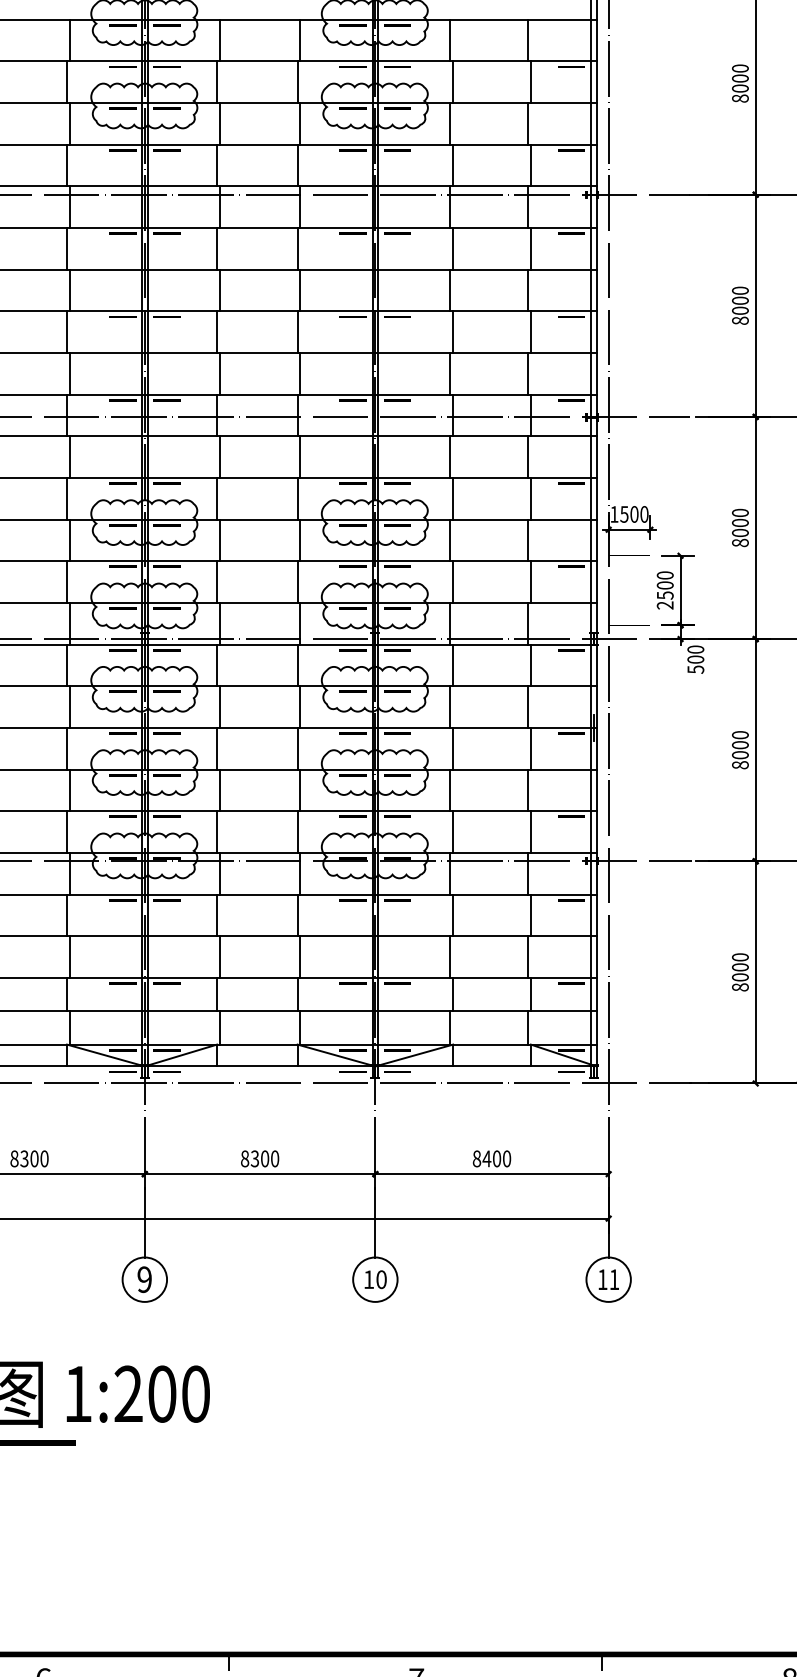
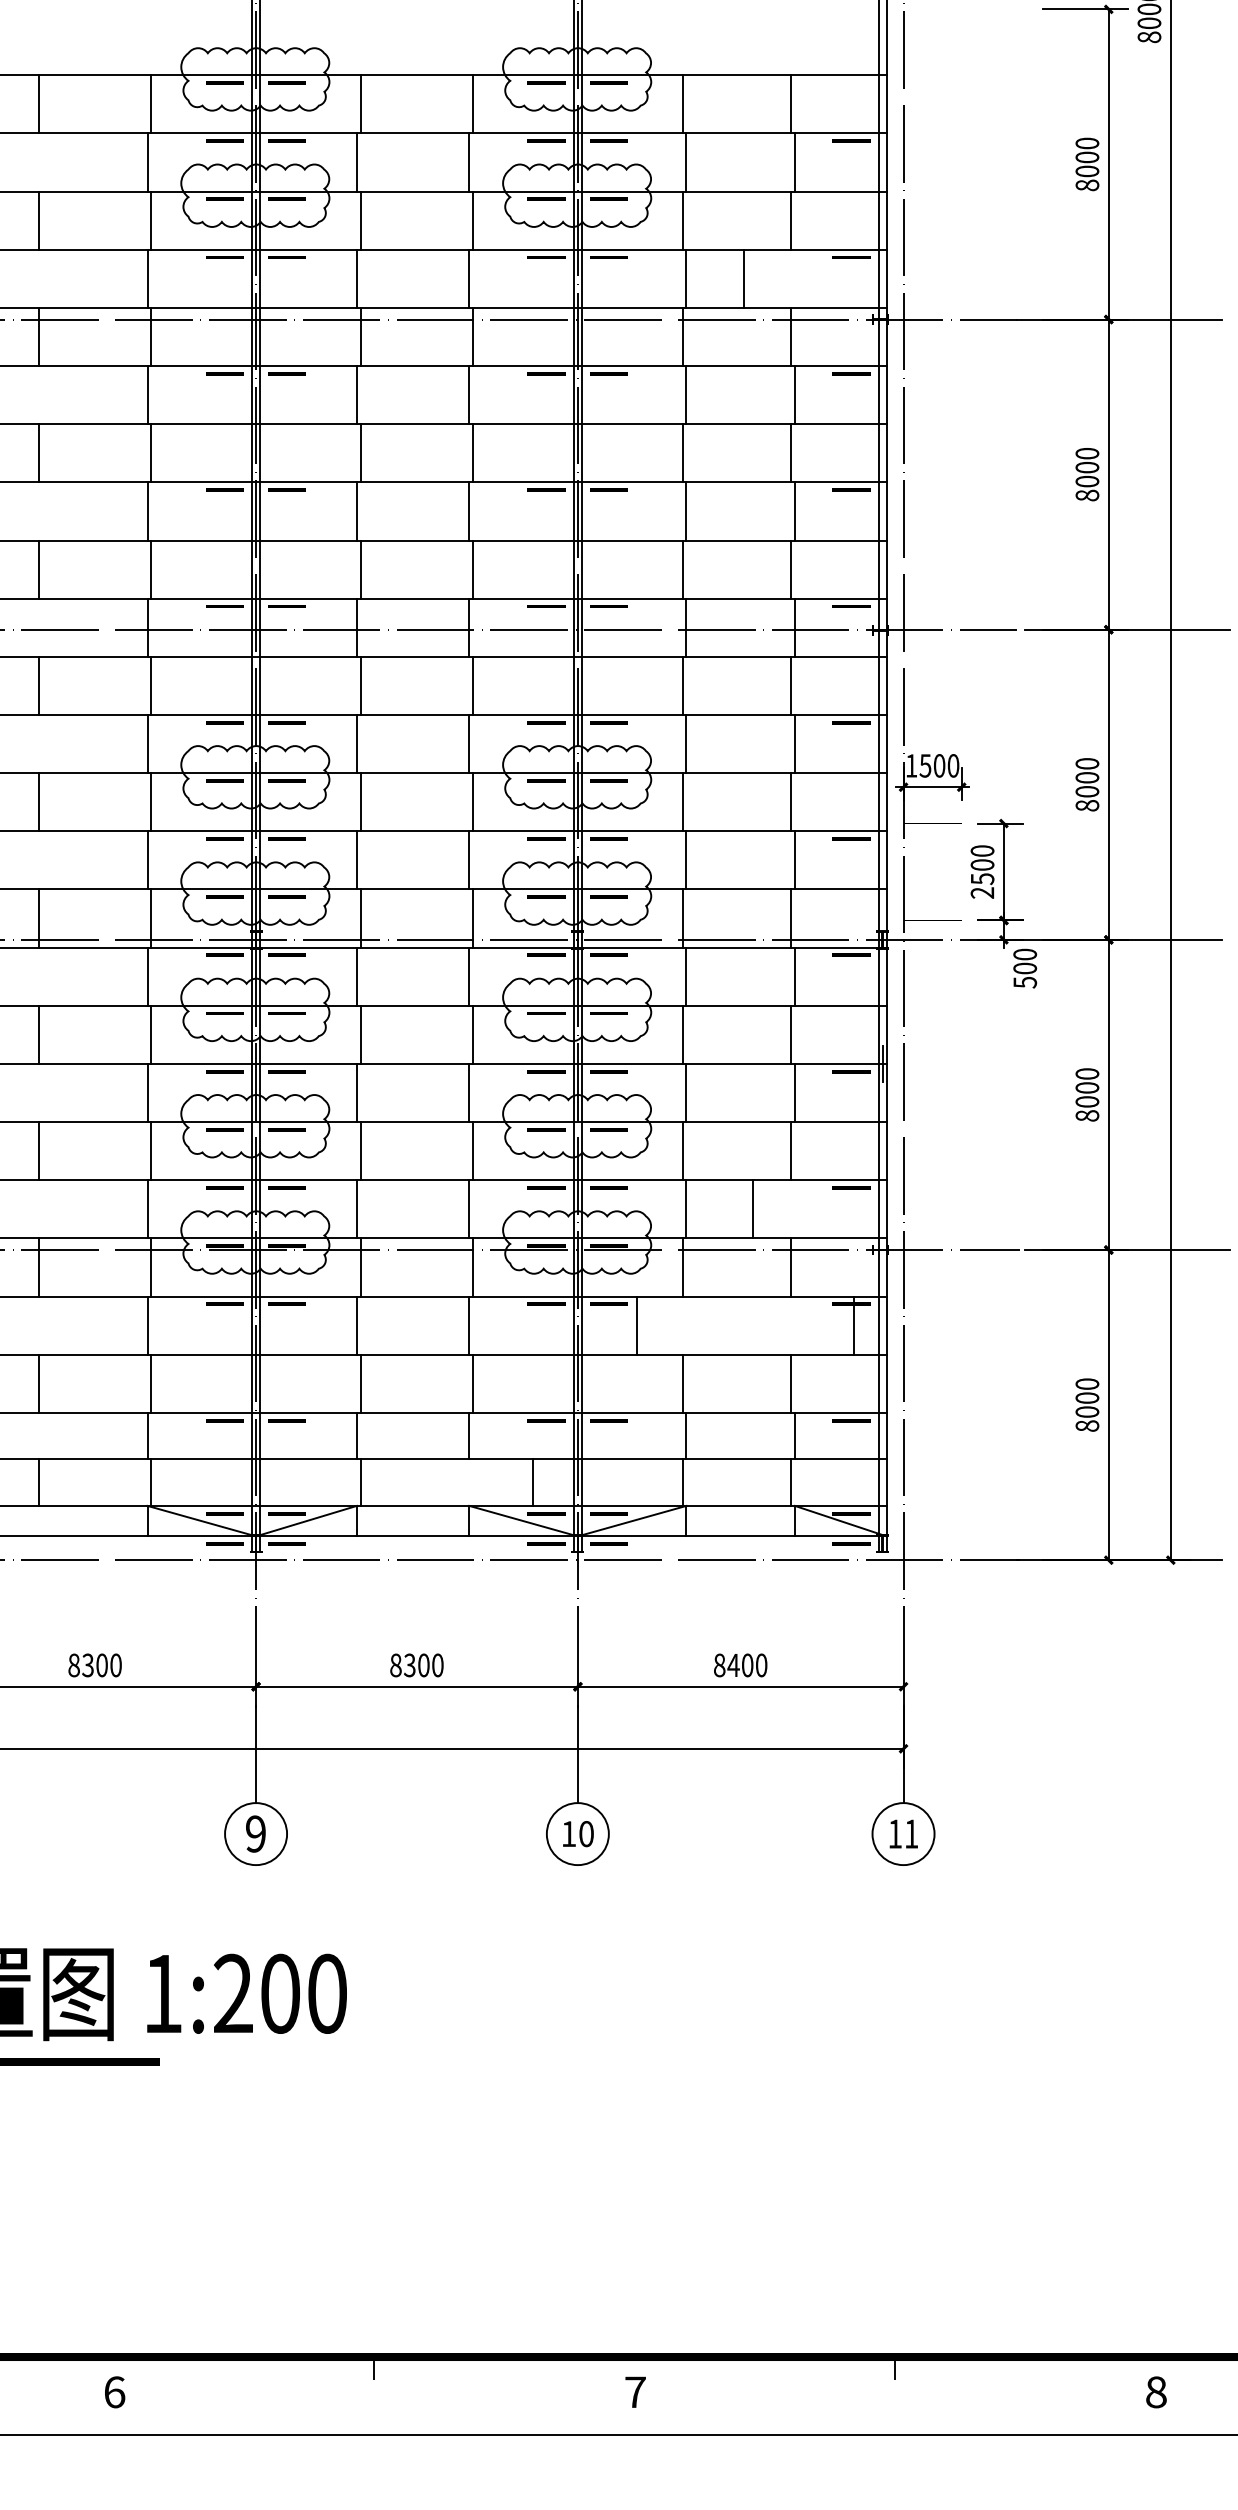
line: (530, 165) -> (743, 278), moved
line: (530, 832) -> (752, 1209), moved
line: (453, 915) -> (637, 1325), moved
line: (530, 915) -> (853, 1325), moved
line: (300, 1027) -> (533, 1482), moved

